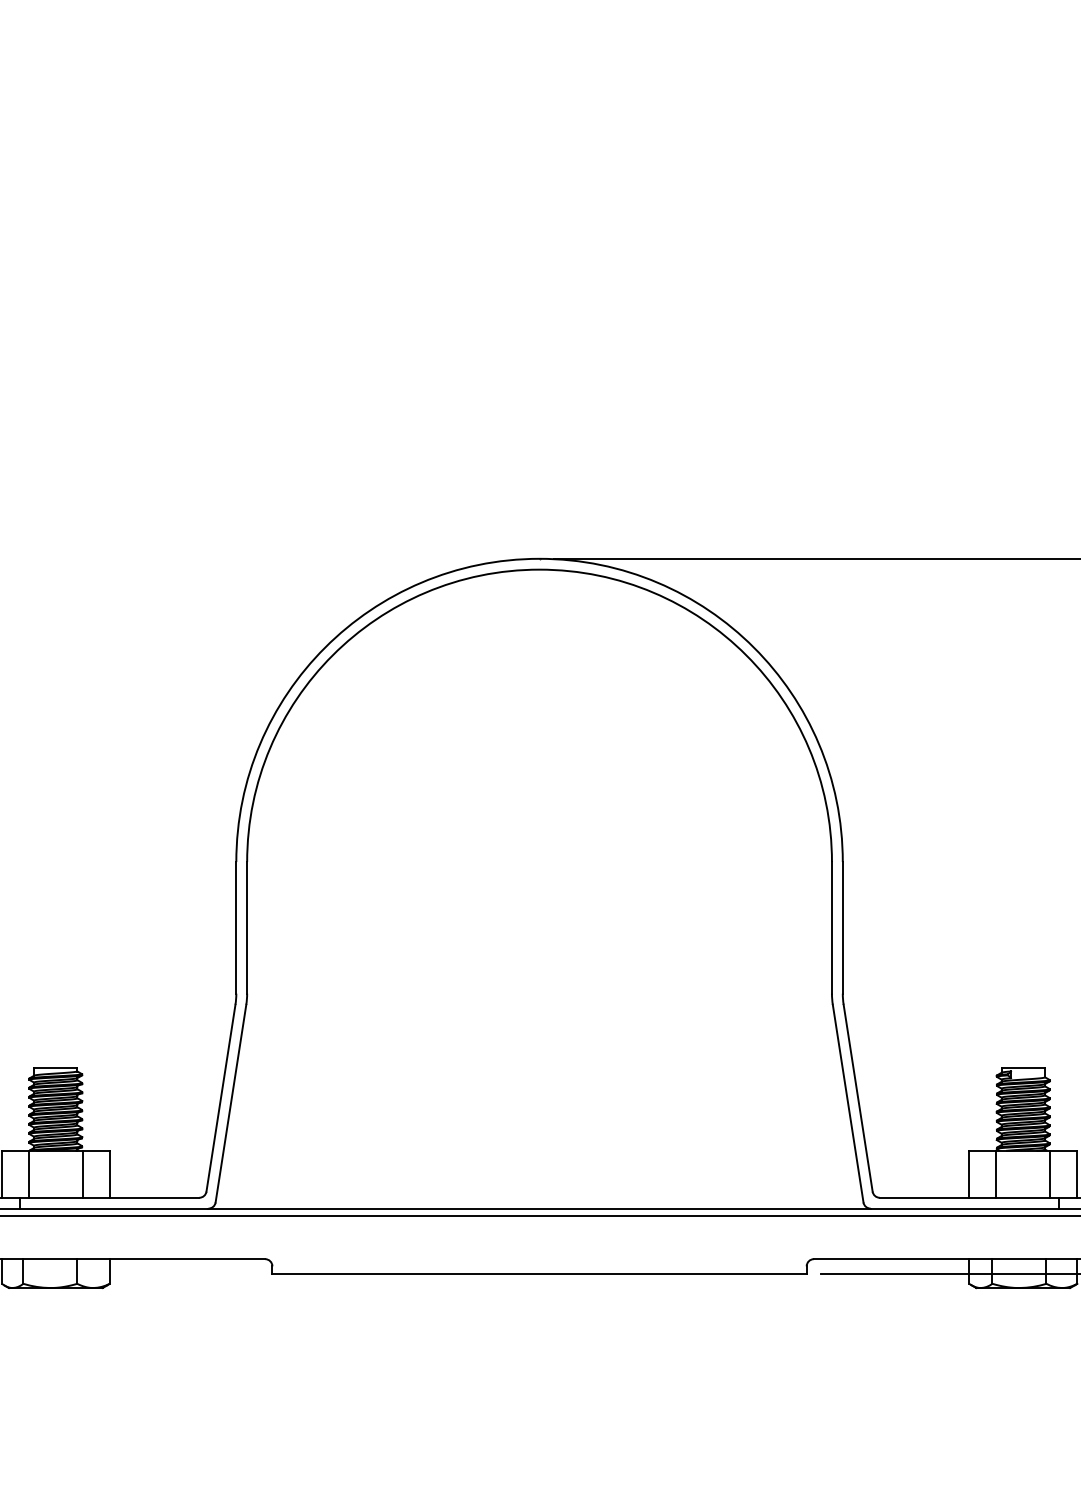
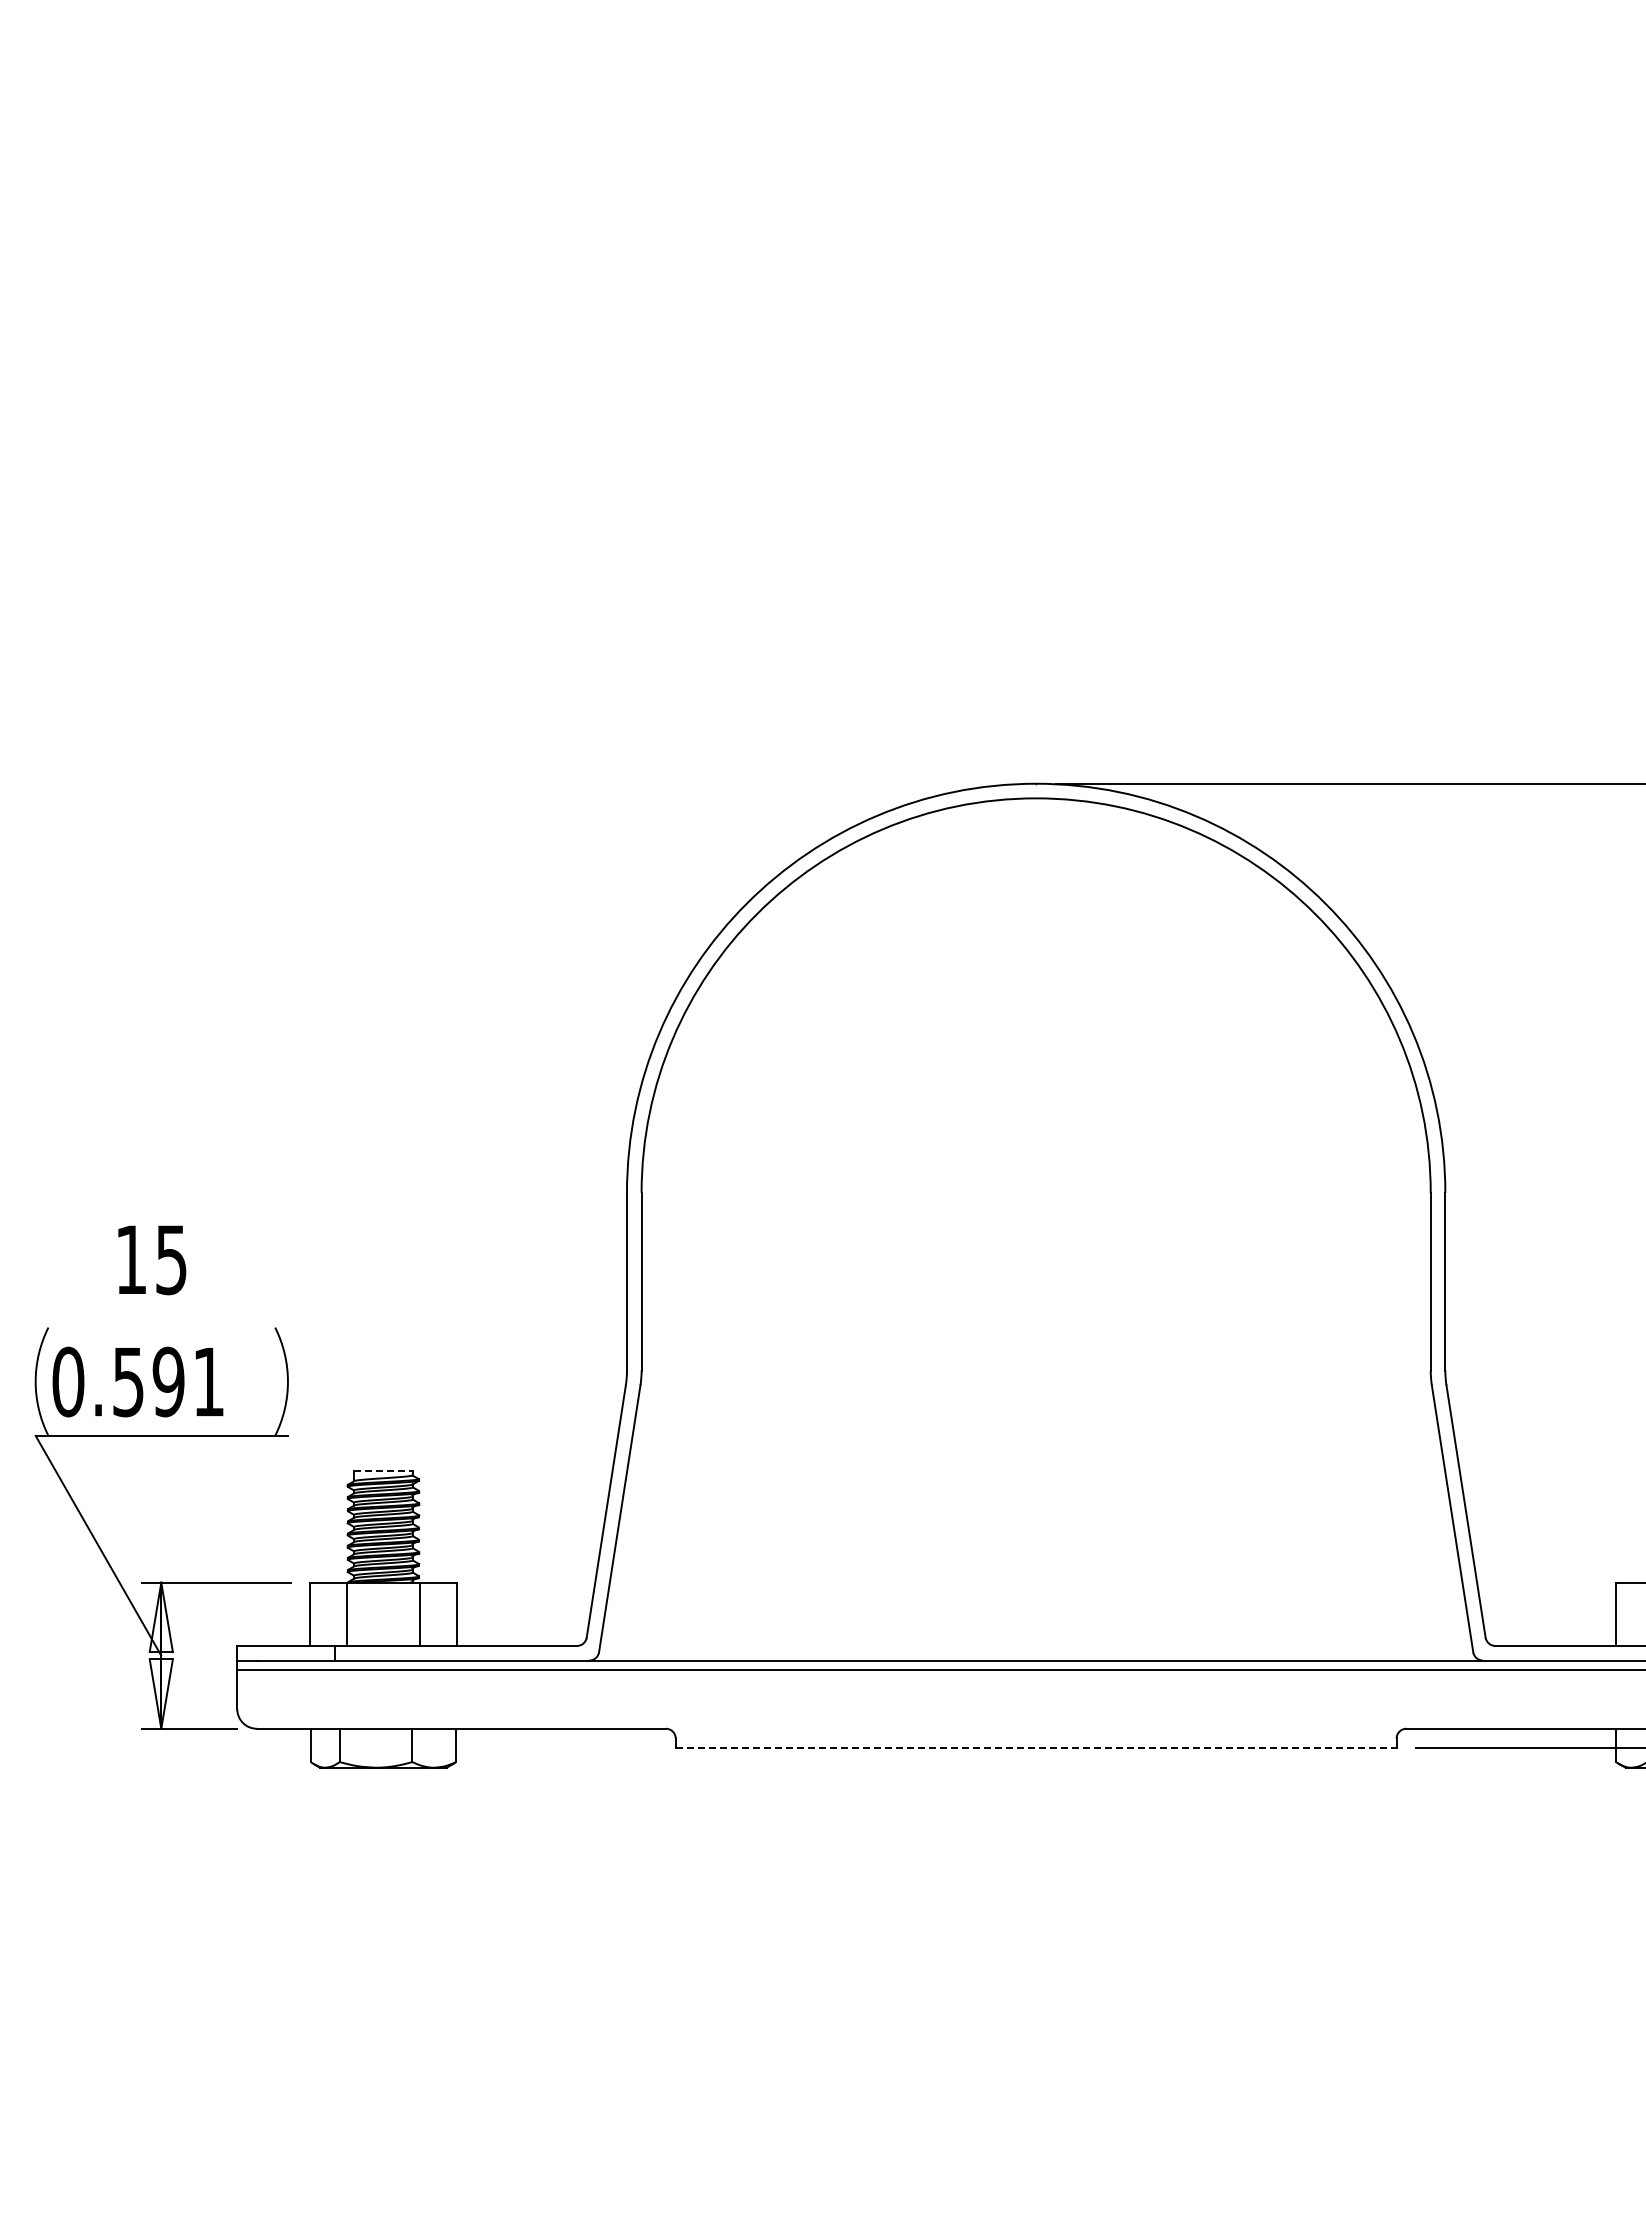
line: (55, 1067) -> (383, 1470), solid -> dashed
line: (539, 1273) -> (1036, 1748), solid -> dashed

